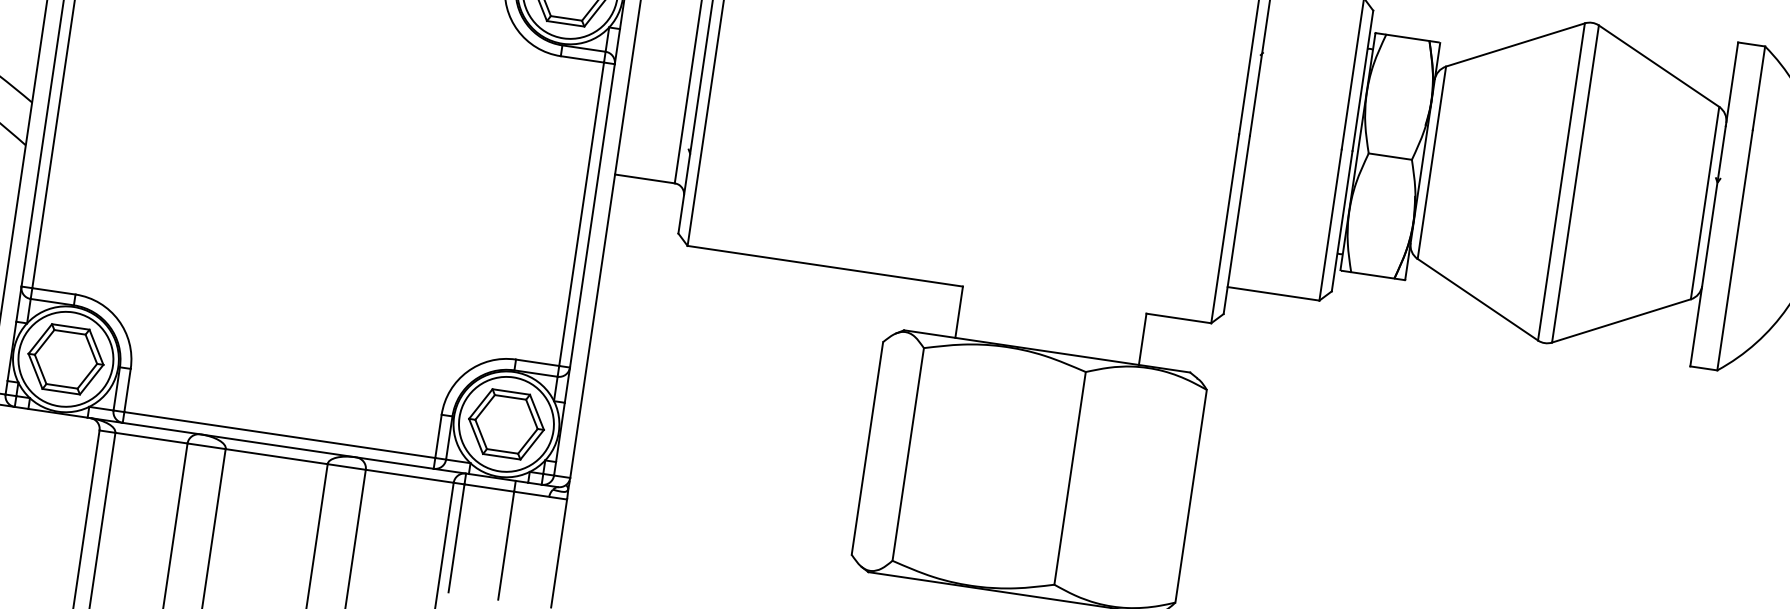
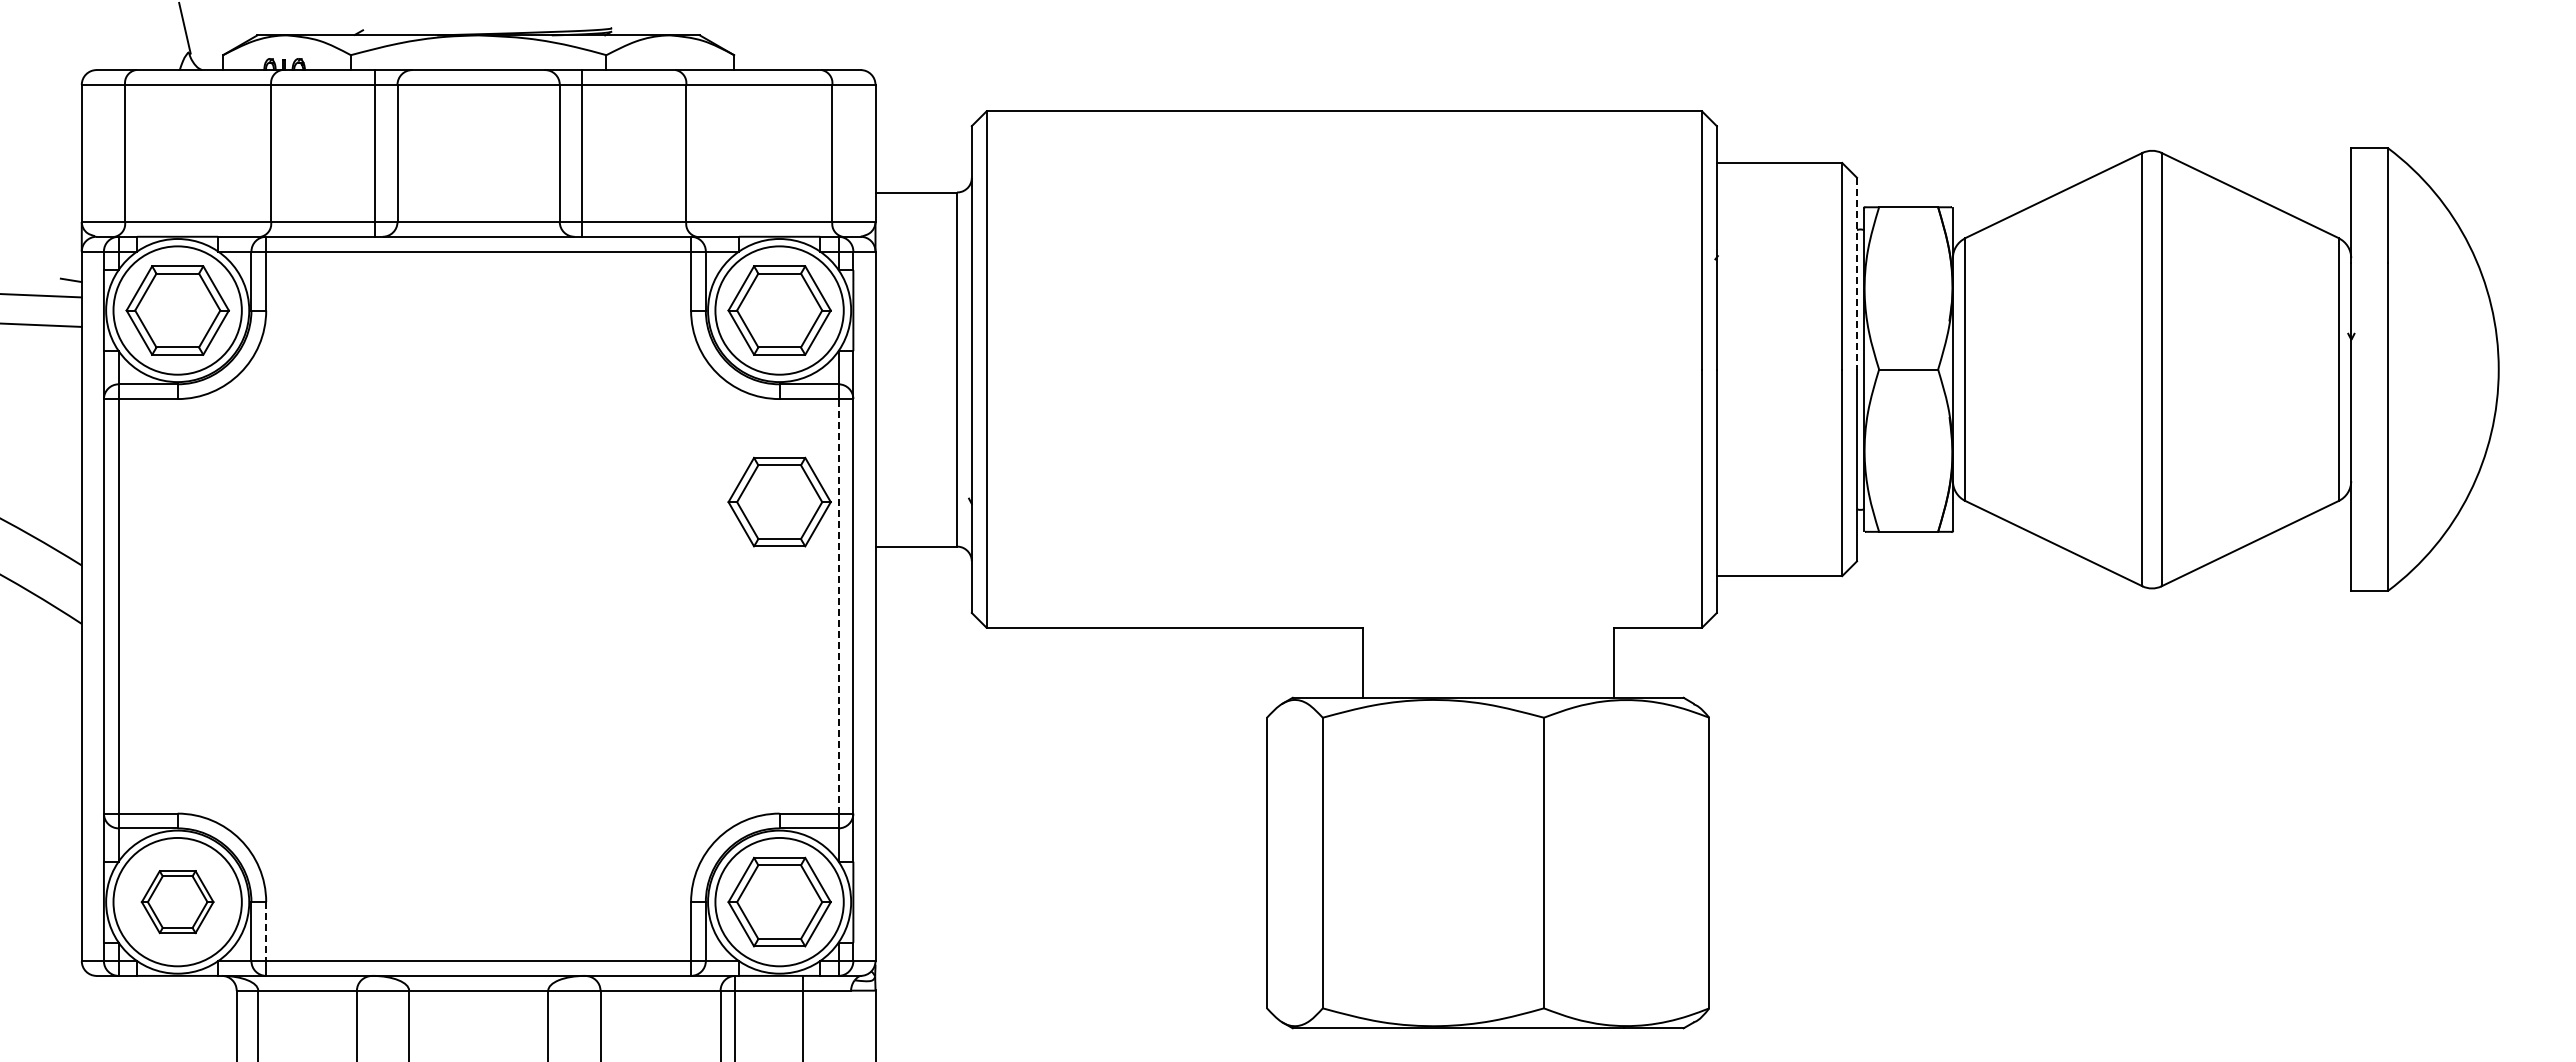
line: (1363, 80) -> (1857, 273), solid -> dashed
part: (549, 131) -> (779, 501), added
line: (581, 213) -> (838, 605), solid -> dashed
part: (65, 358) -> (177, 901), size x0.7
line: (127, 390) -> (266, 931), solid -> dashed

